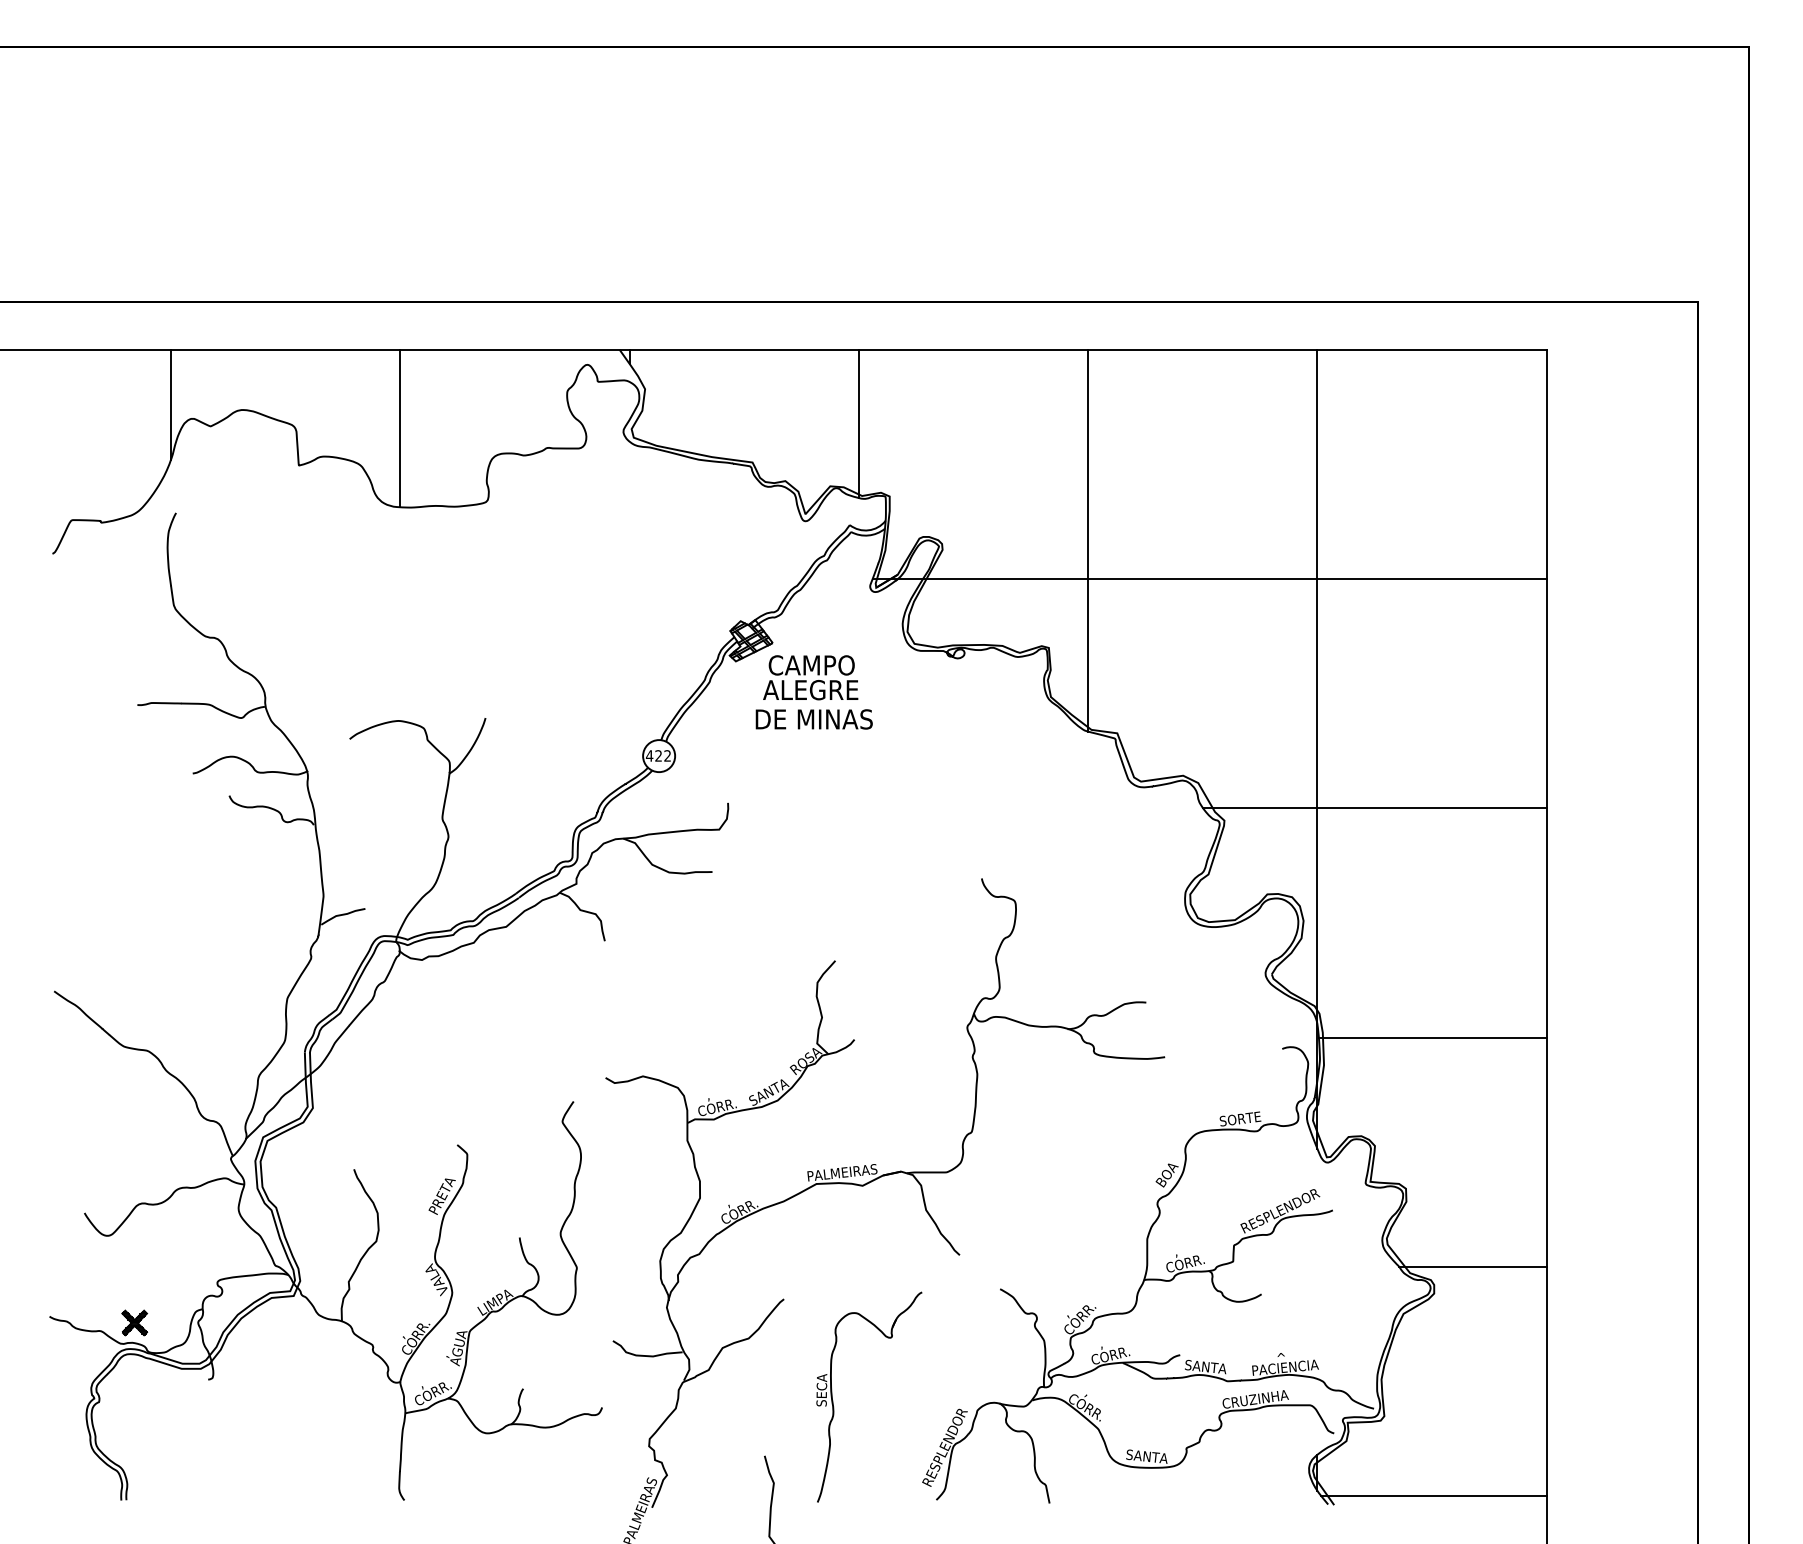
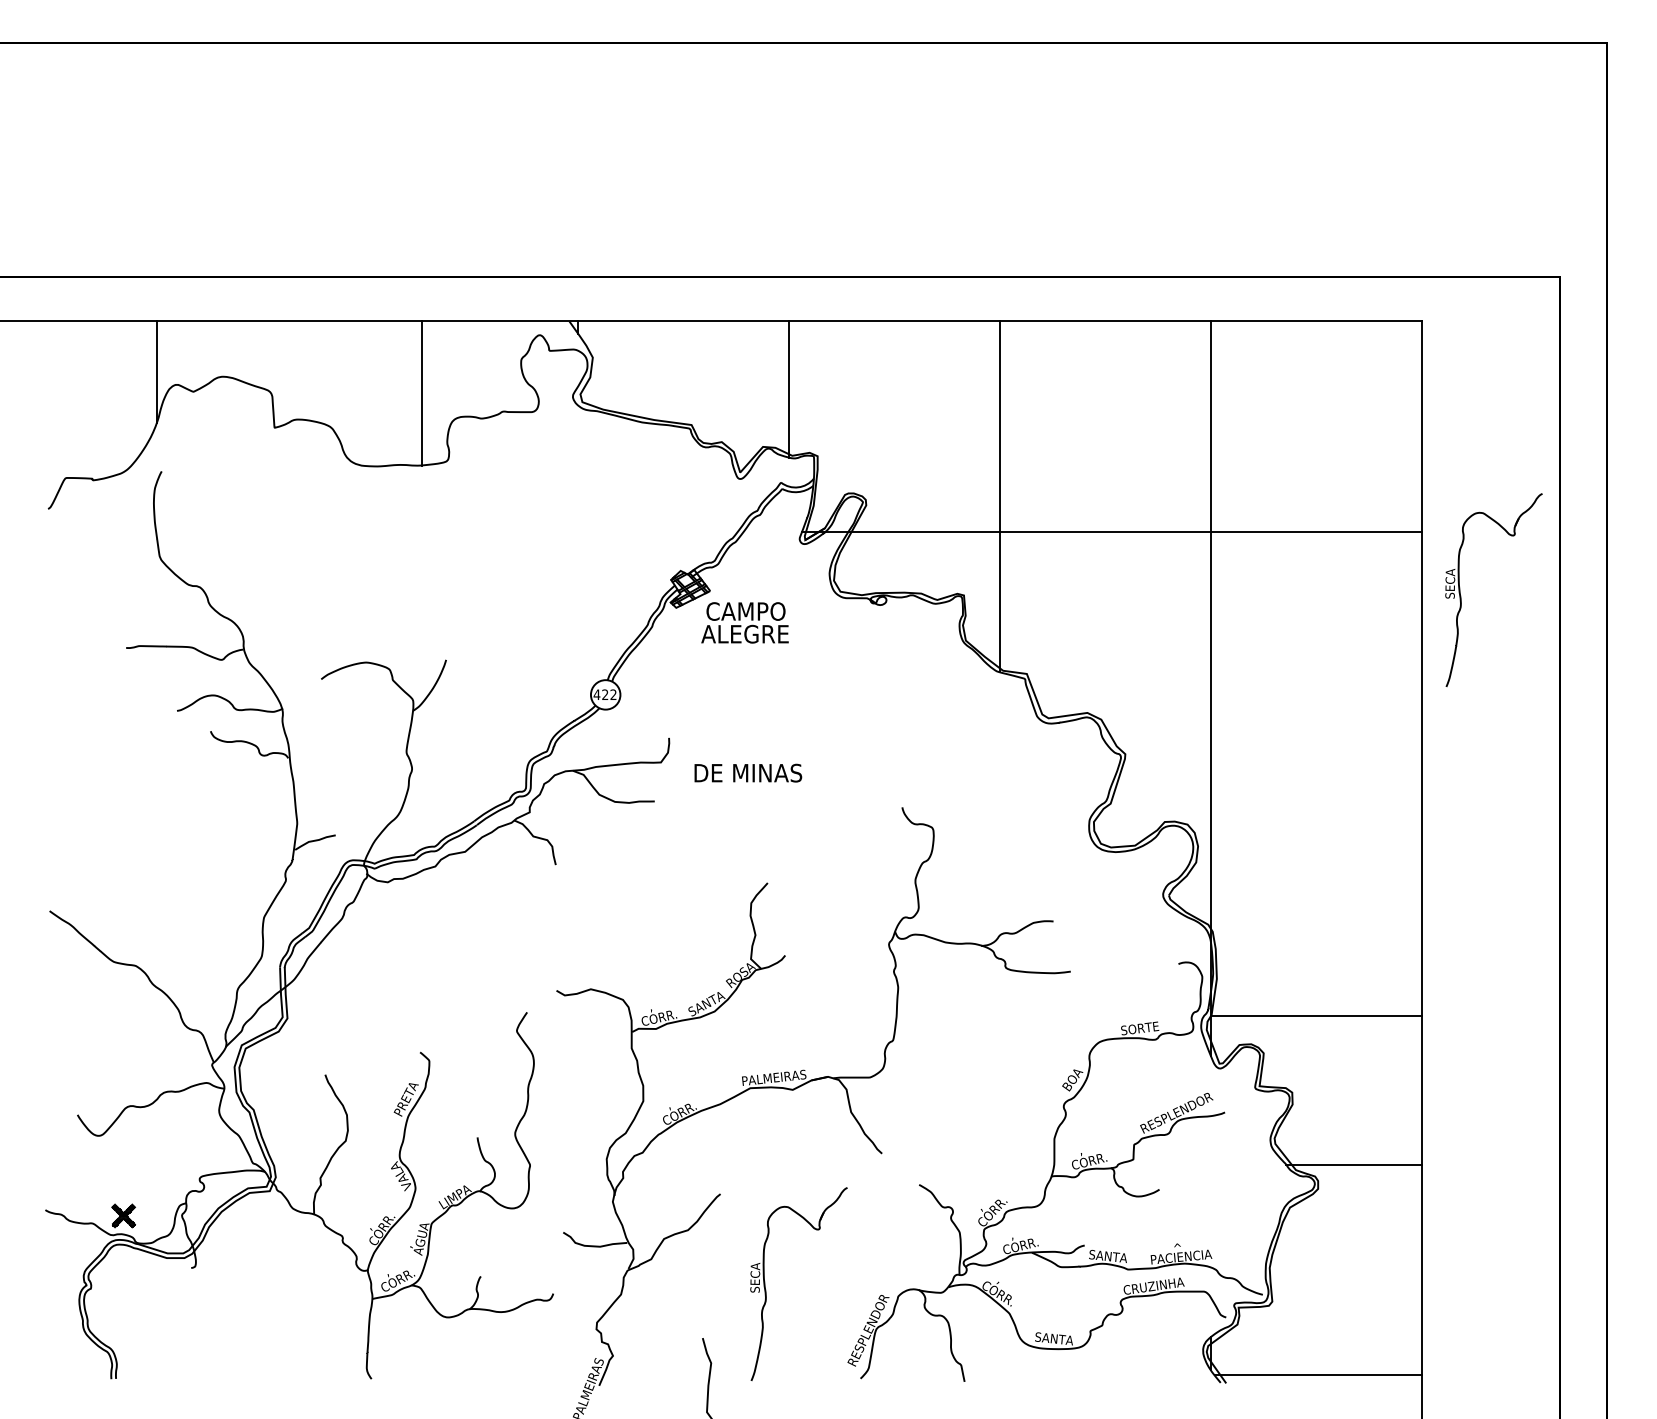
line: (399, 428) -> (421, 393), moved
part: (1590, 647) -> (1461, 595), added
text: (814, 718) -> (748, 772), moved
line: (1374, 808) -> (1263, 743), removed
line: (1432, 1037) -> (1316, 1015), moved

